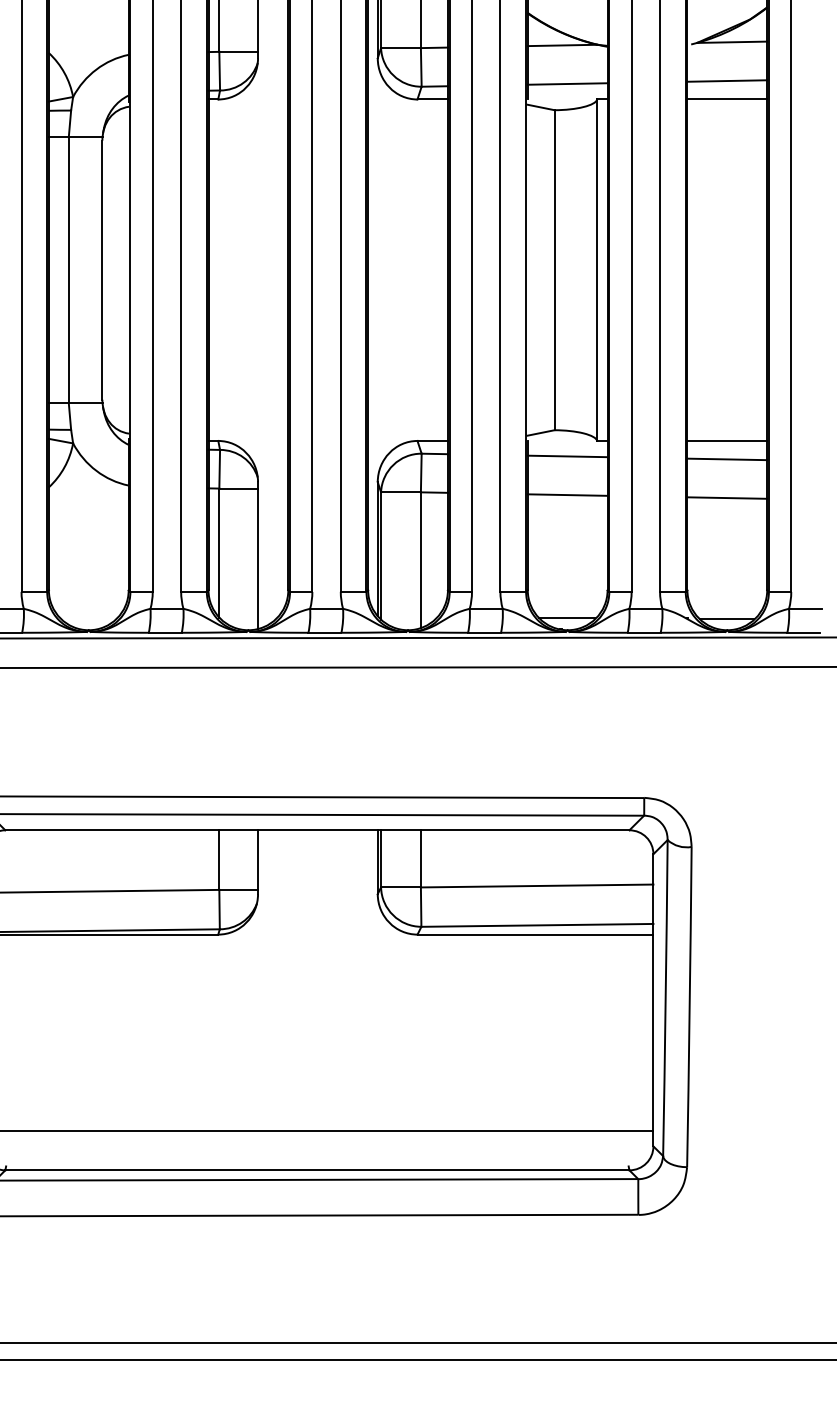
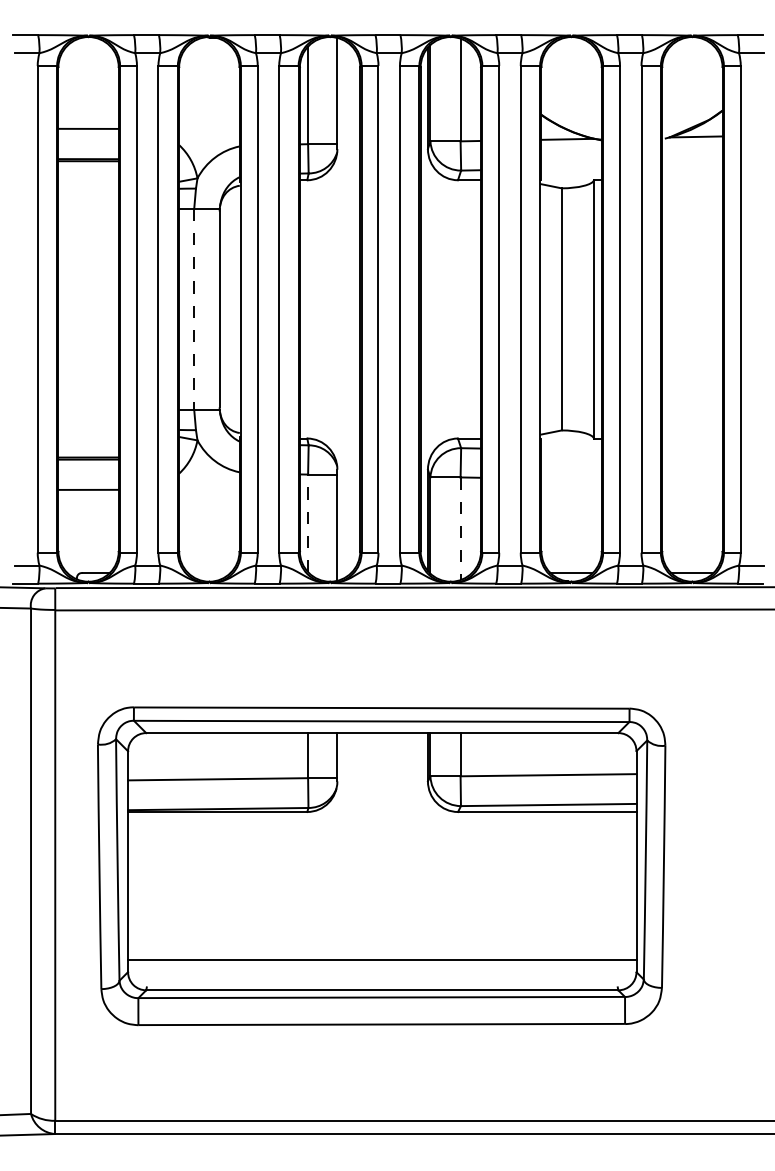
line: (727, 80) -> (692, 165), removed
line: (567, 83) -> (571, 168), removed
line: (727, 99) -> (692, 180), removed
line: (69, 270) -> (194, 309), solid -> dashed
line: (727, 440) -> (692, 438), removed
line: (567, 455) -> (571, 449), removed
line: (727, 459) -> (692, 452), removed
line: (567, 495) -> (571, 479), removed
line: (727, 497) -> (692, 481), removed
line: (219, 553) -> (308, 523), solid -> dashed
line: (420, 561) -> (460, 529), solid -> dashed

